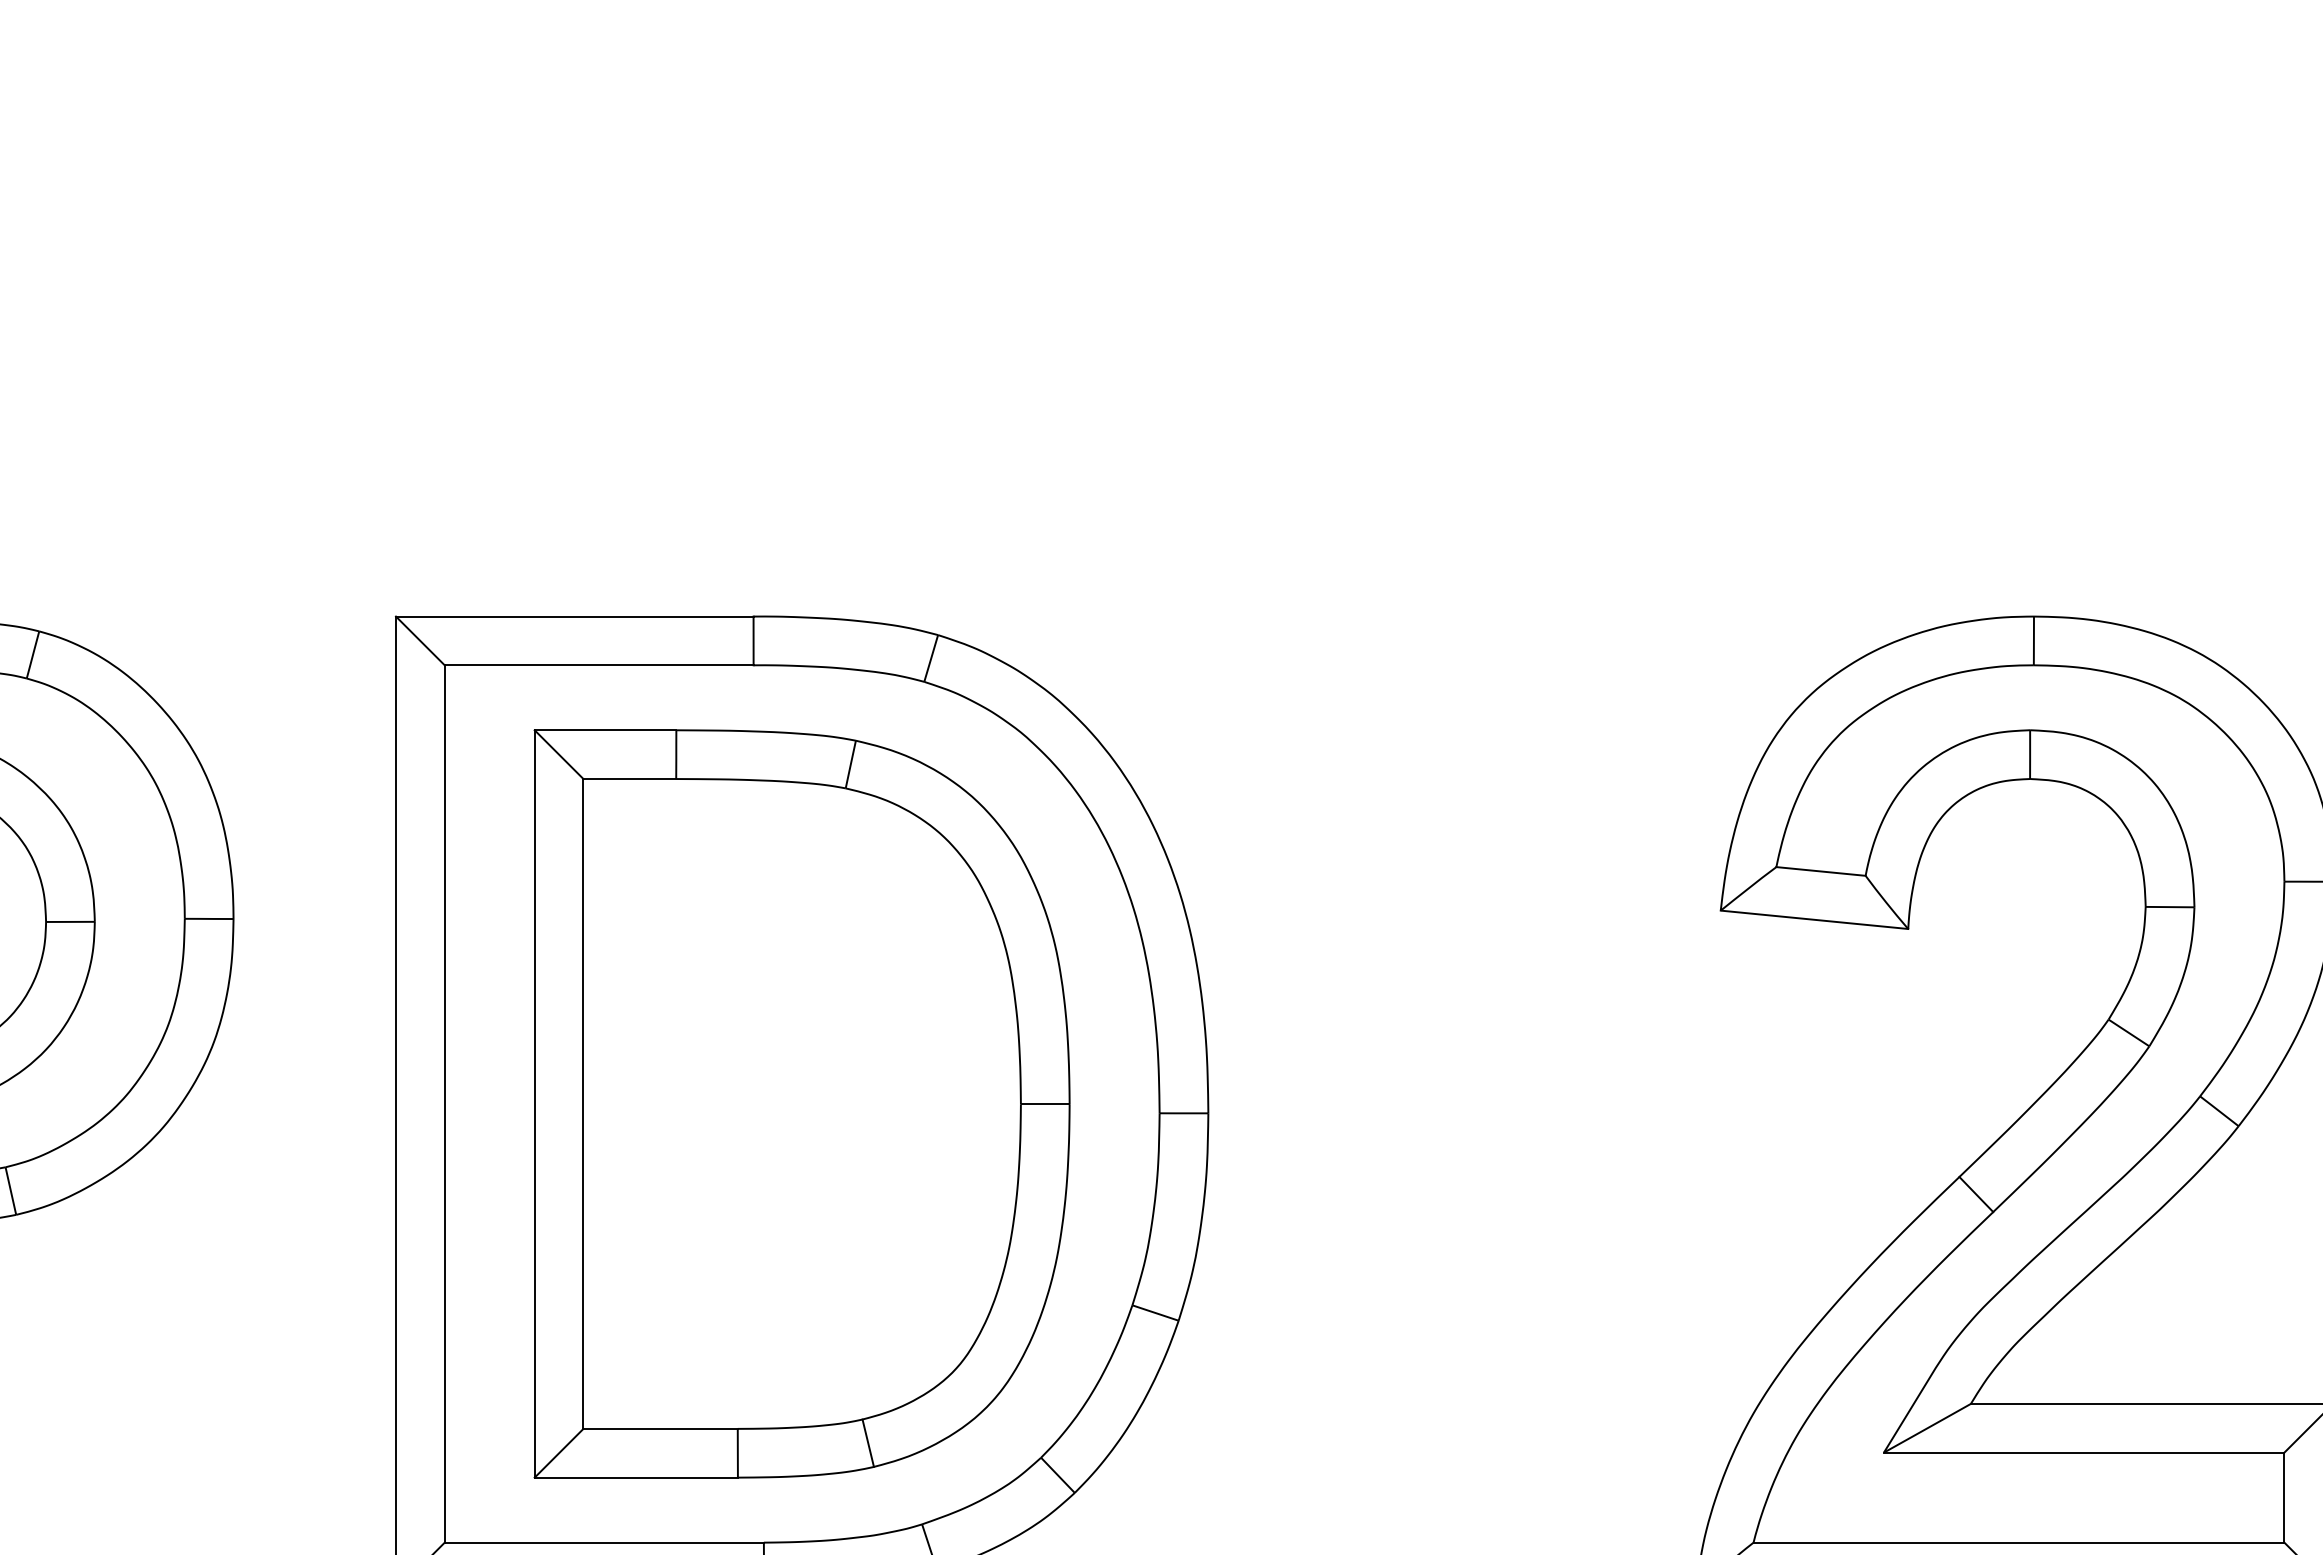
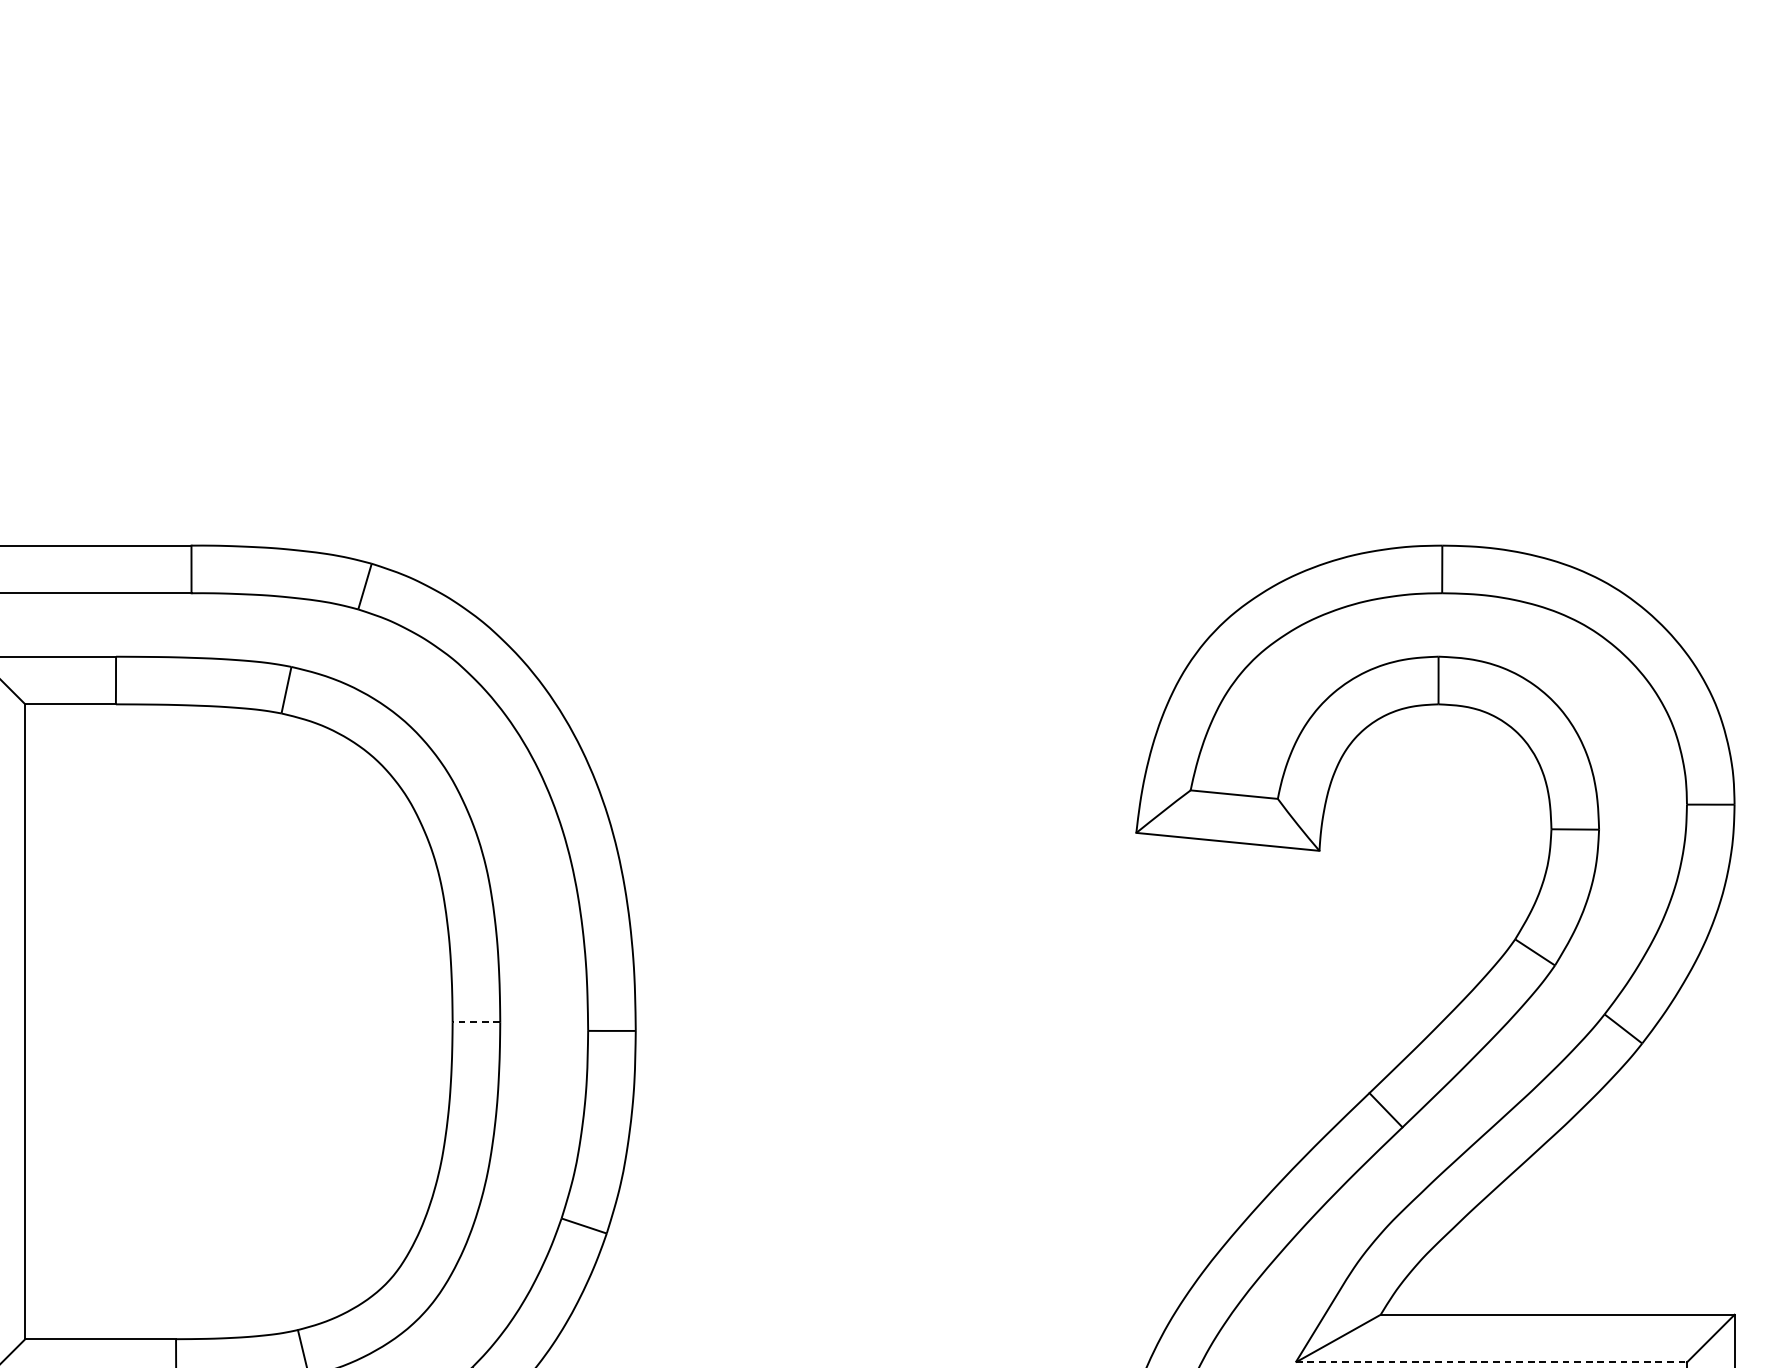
line: (1045, 1104) -> (476, 1022), solid -> dashed
line: (2084, 1452) -> (1491, 1362), solid -> dashed

